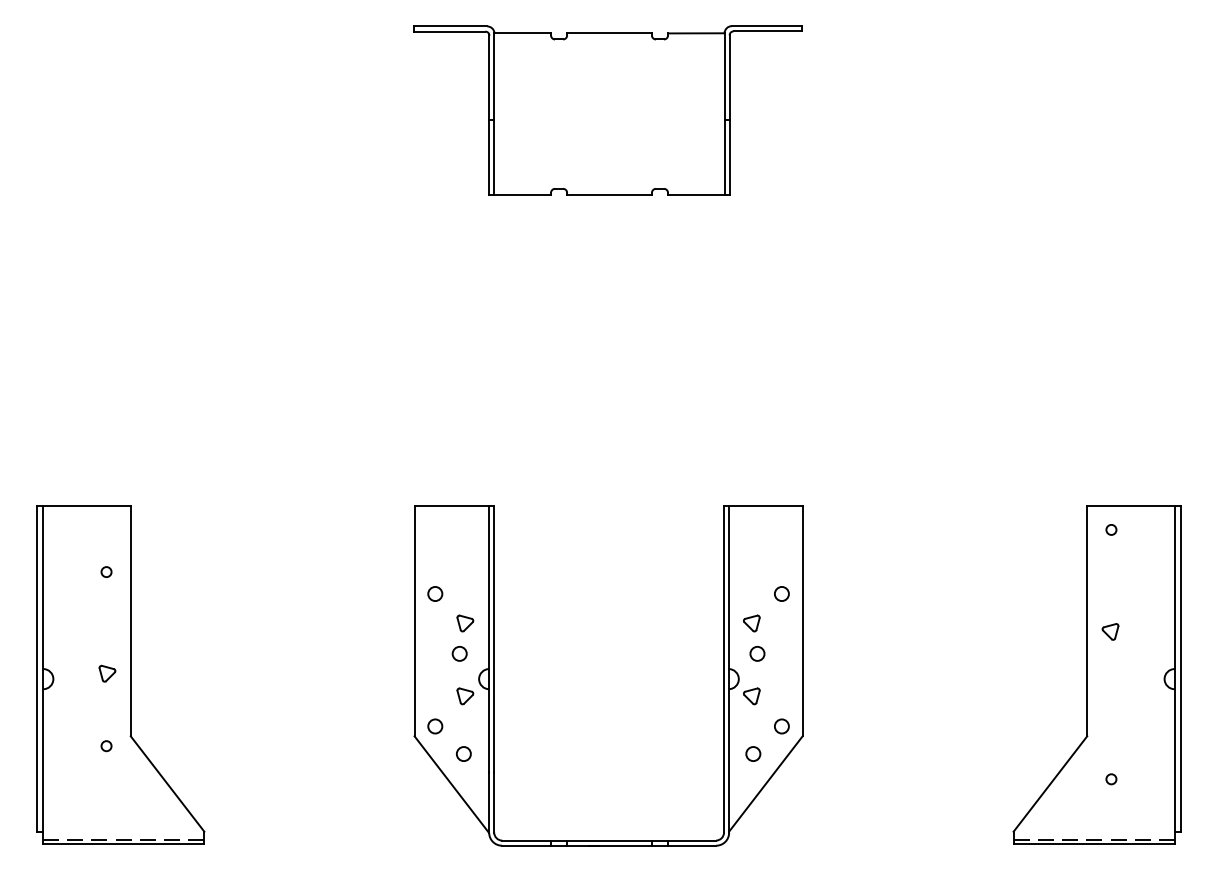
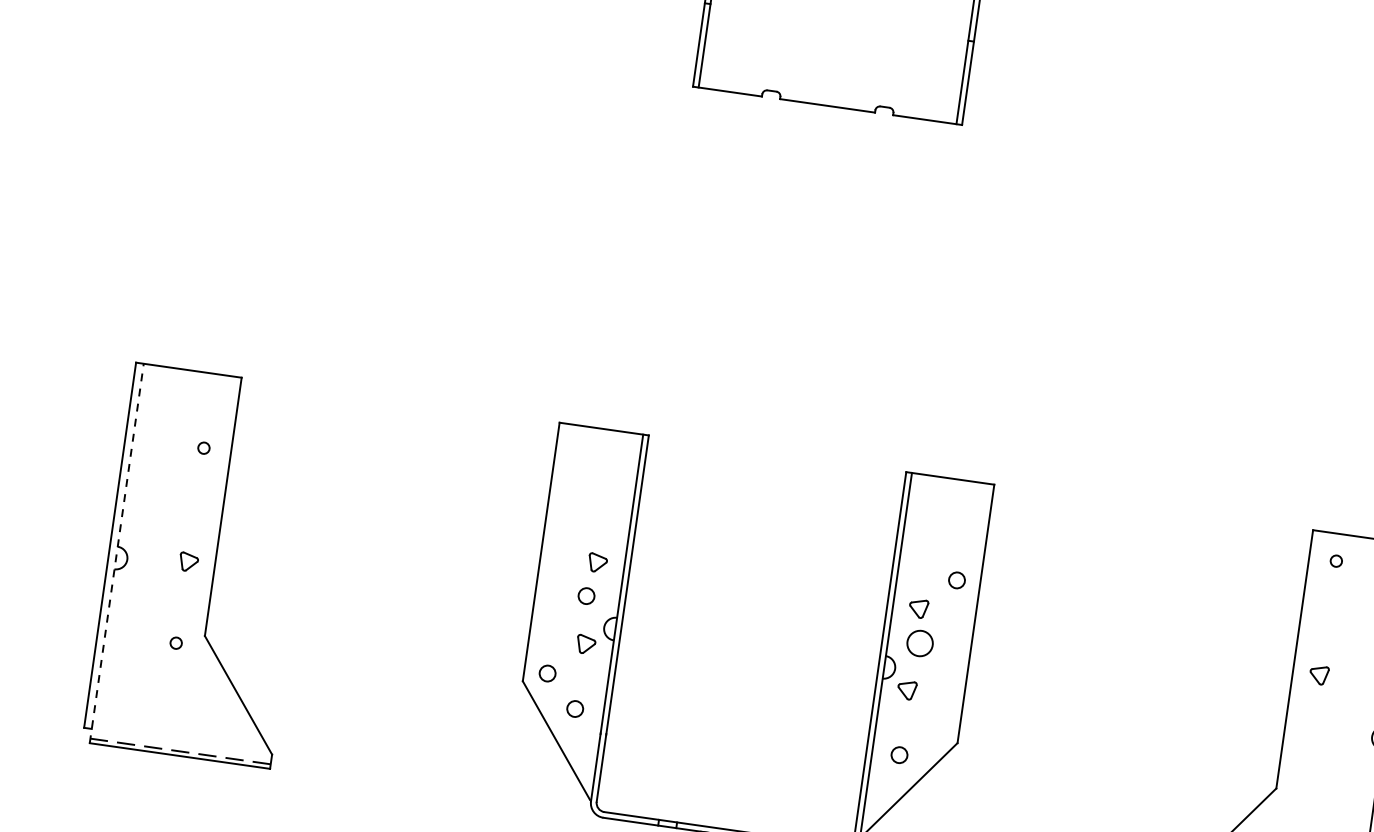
circle: (435, 593) -> (569, 524), removed
circle: (757, 653) -> (920, 643), size x1.6
line: (43, 674) -> (117, 552), solid -> dashed
circle: (781, 726) -> (935, 728), removed

